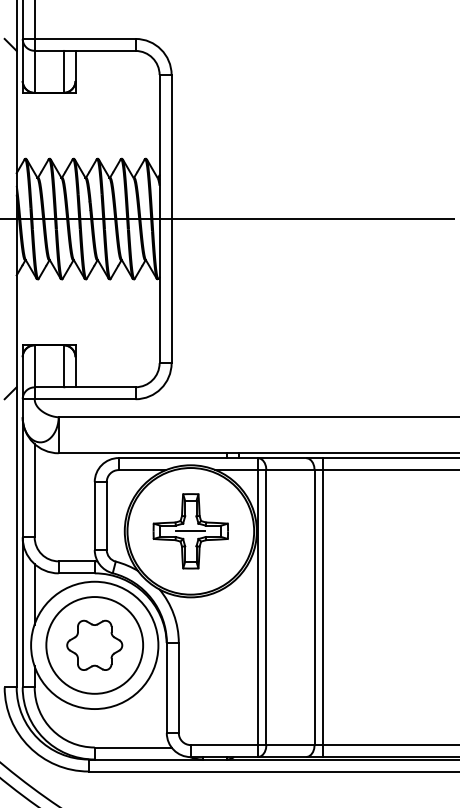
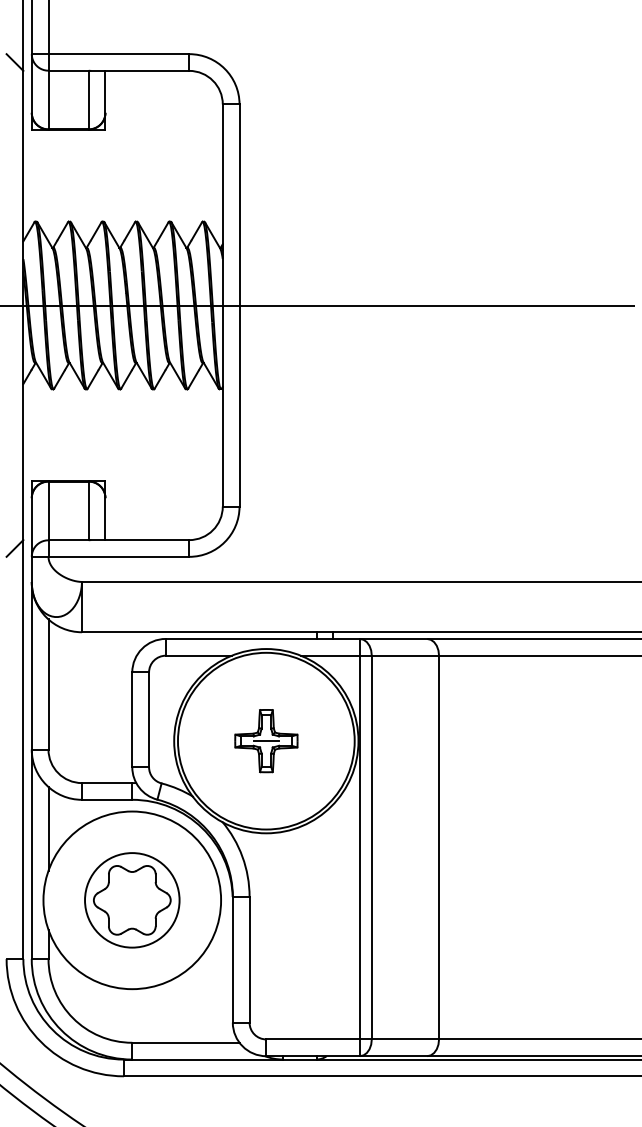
part: (190, 530) -> (266, 740), size x0.6
line: (322, 607) -> (450, 847), removed
circle: (94, 644) -> (131, 899), size x0.7

